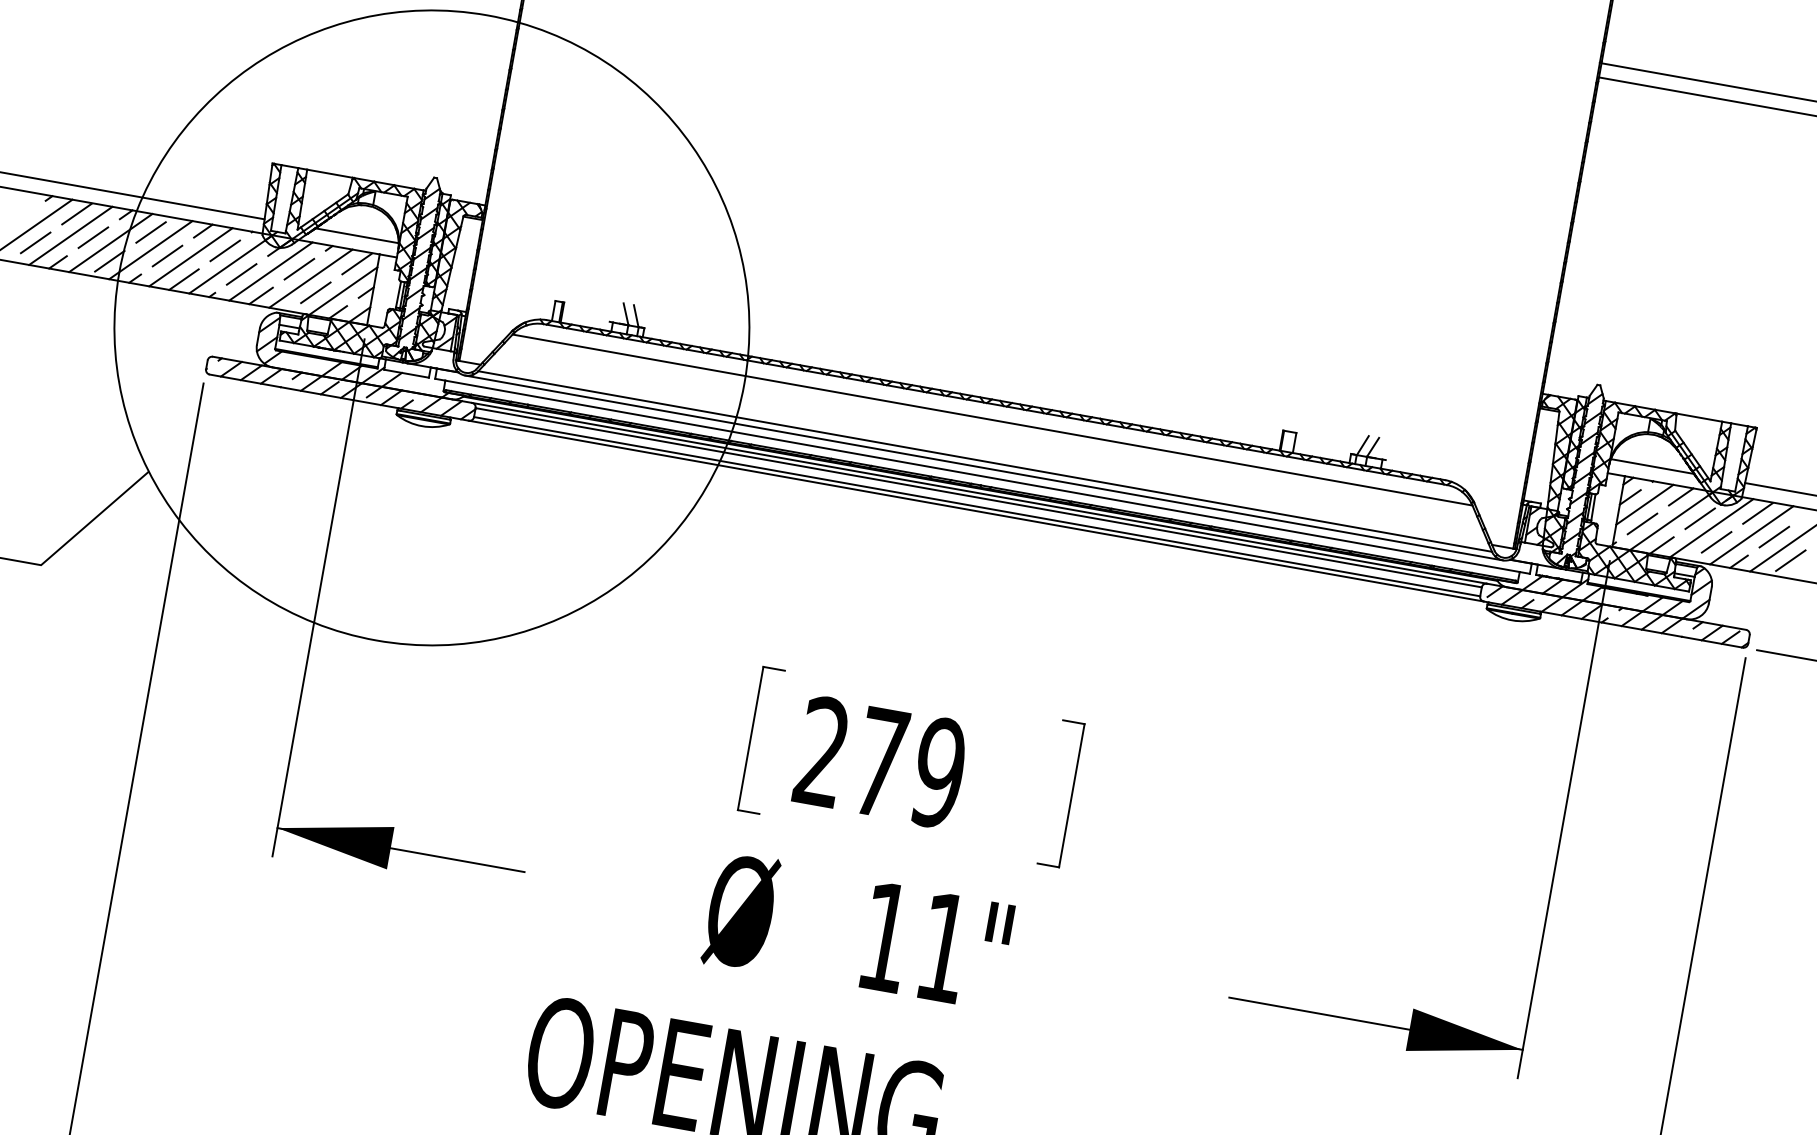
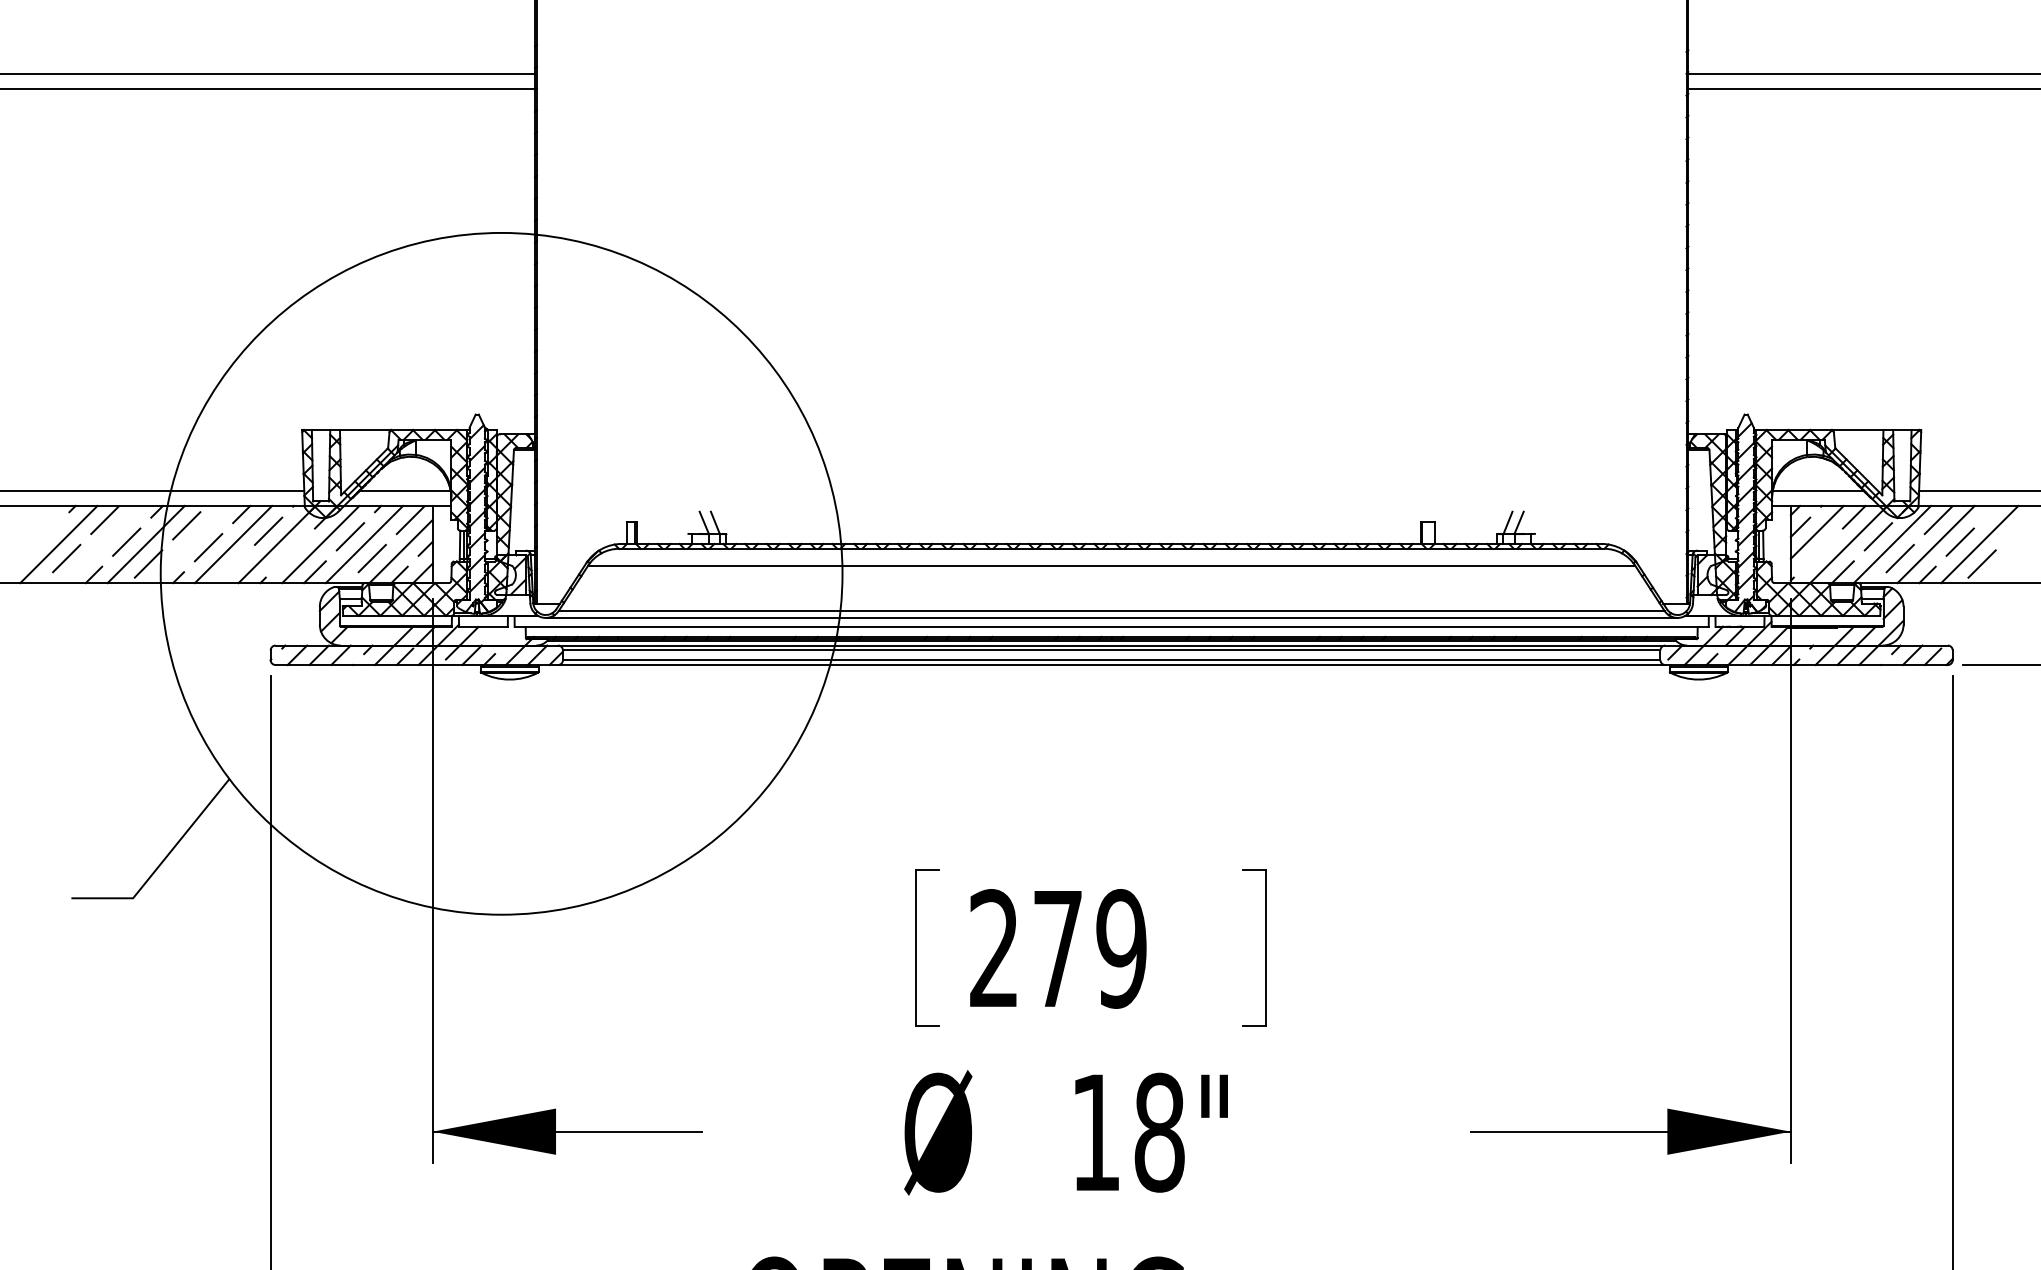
line: (70, 235) -> (102, 544), removed
line: (150, 250) -> (189, 544), removed
line: (241, 273) -> (290, 552), removed
line: (184, 279) -> (230, 569), removed
line: (1642, 523) -> (1818, 552), removed
text: (943, 947) -> (1159, 1132), 11" -> 18"

